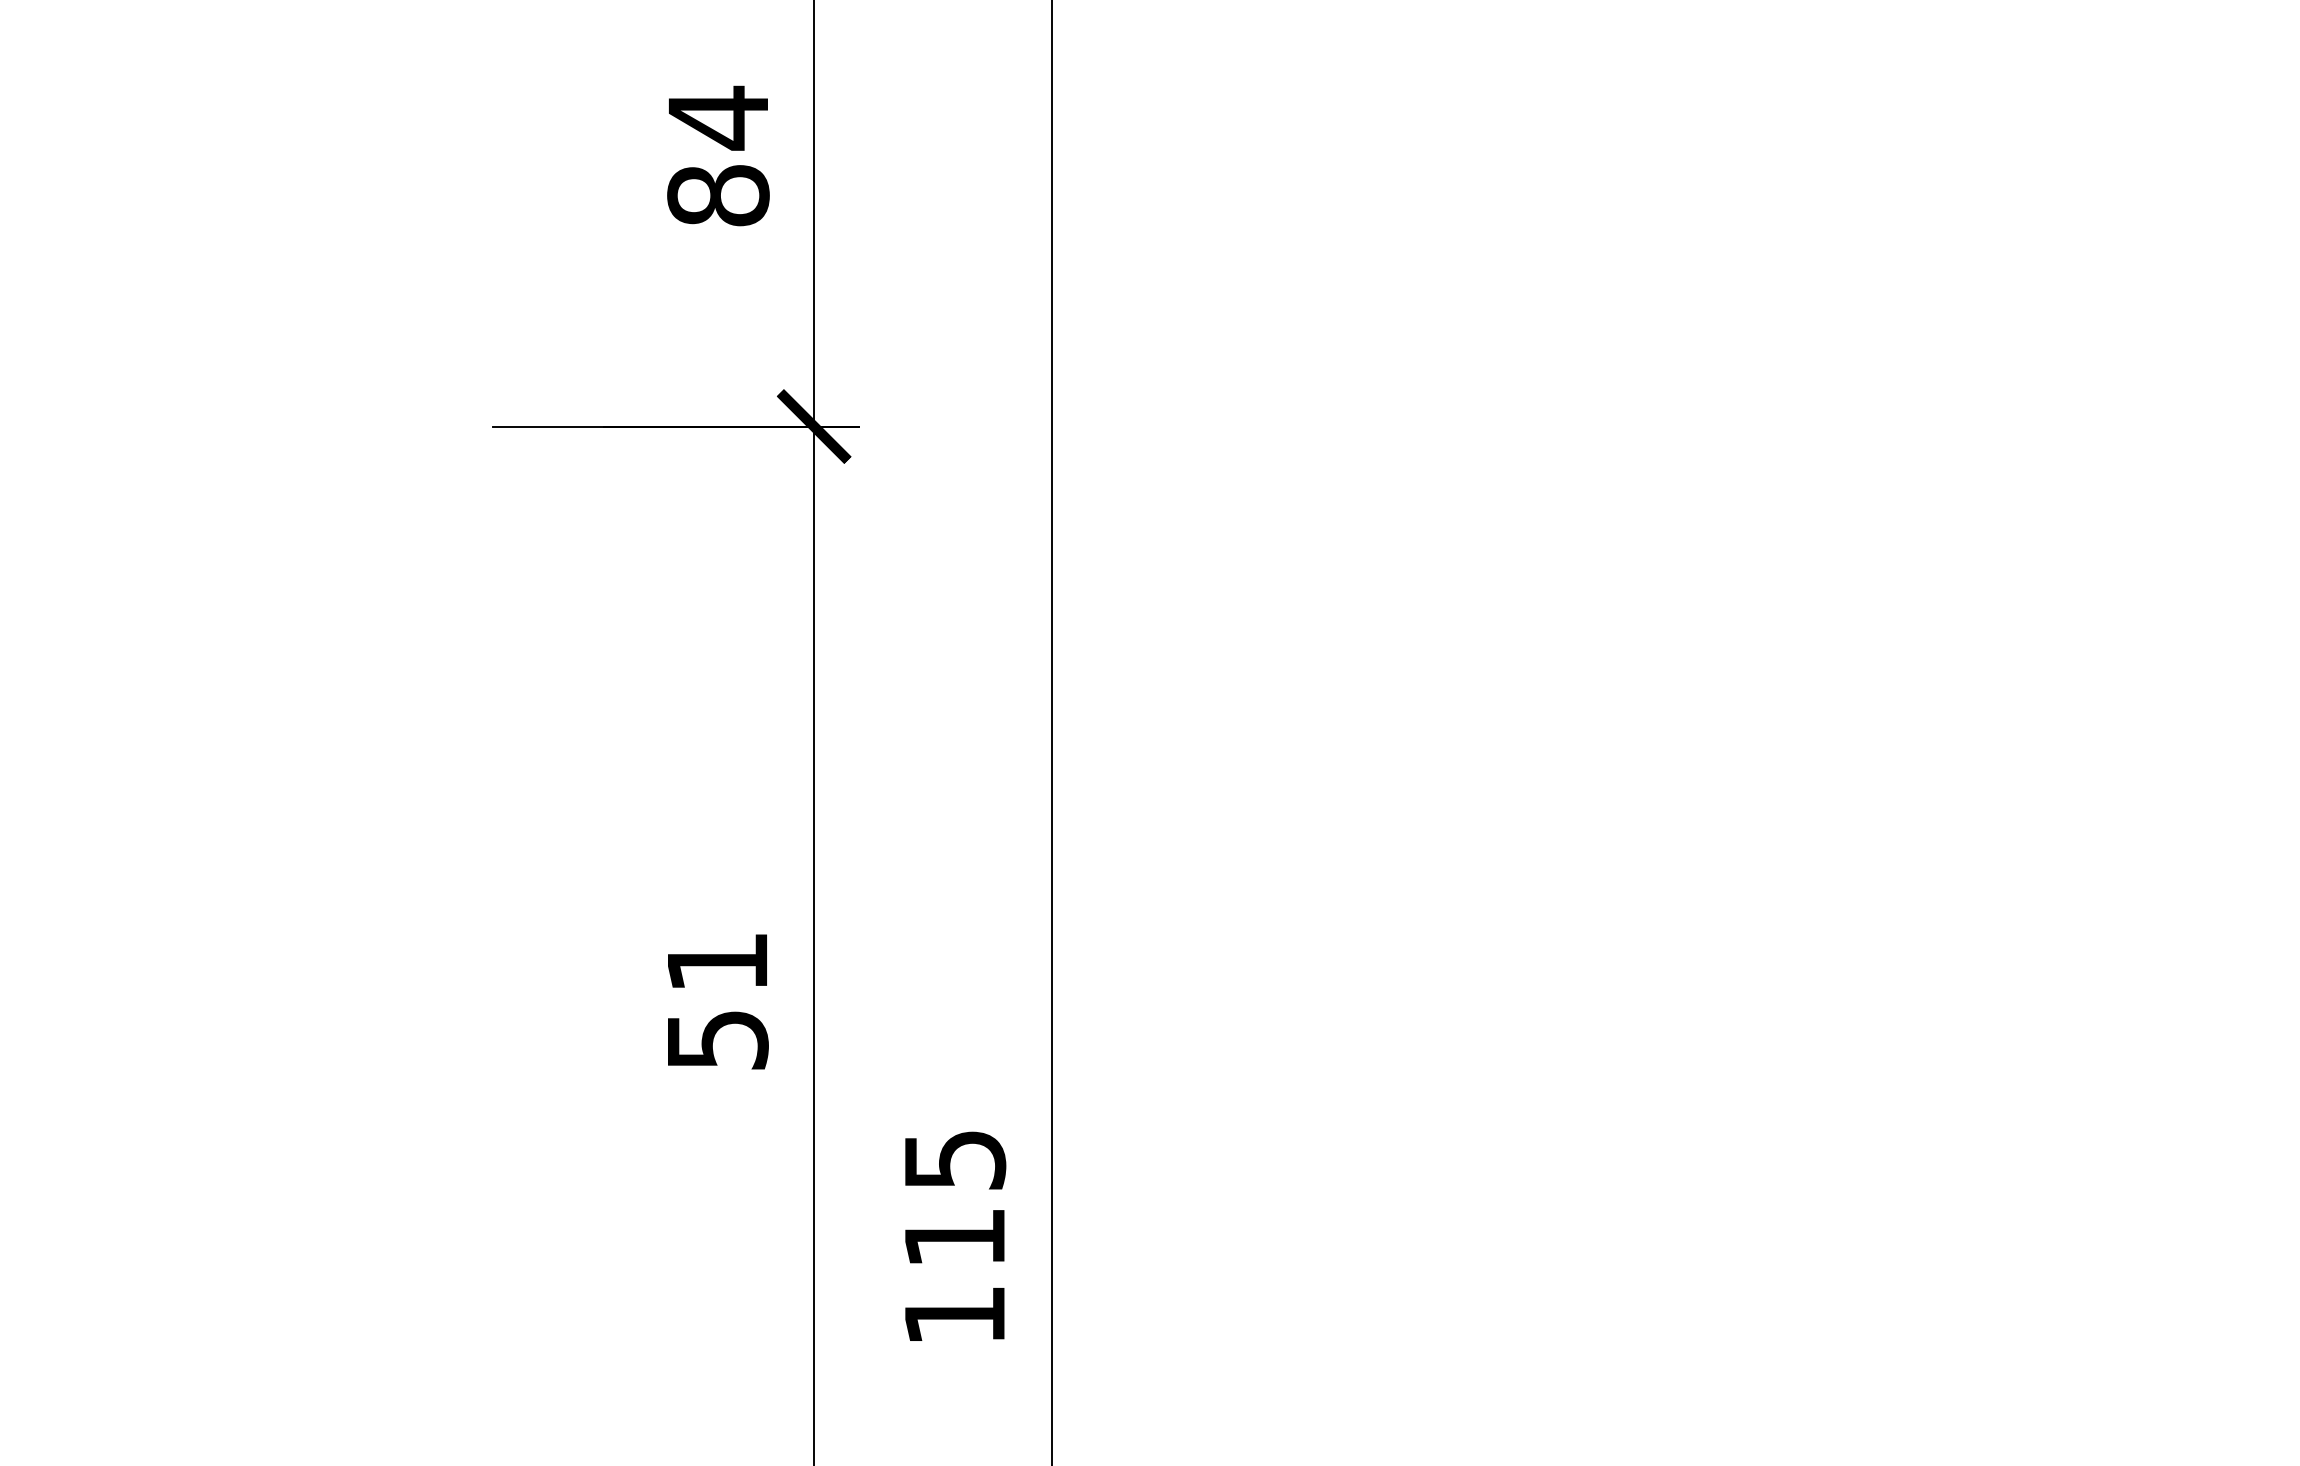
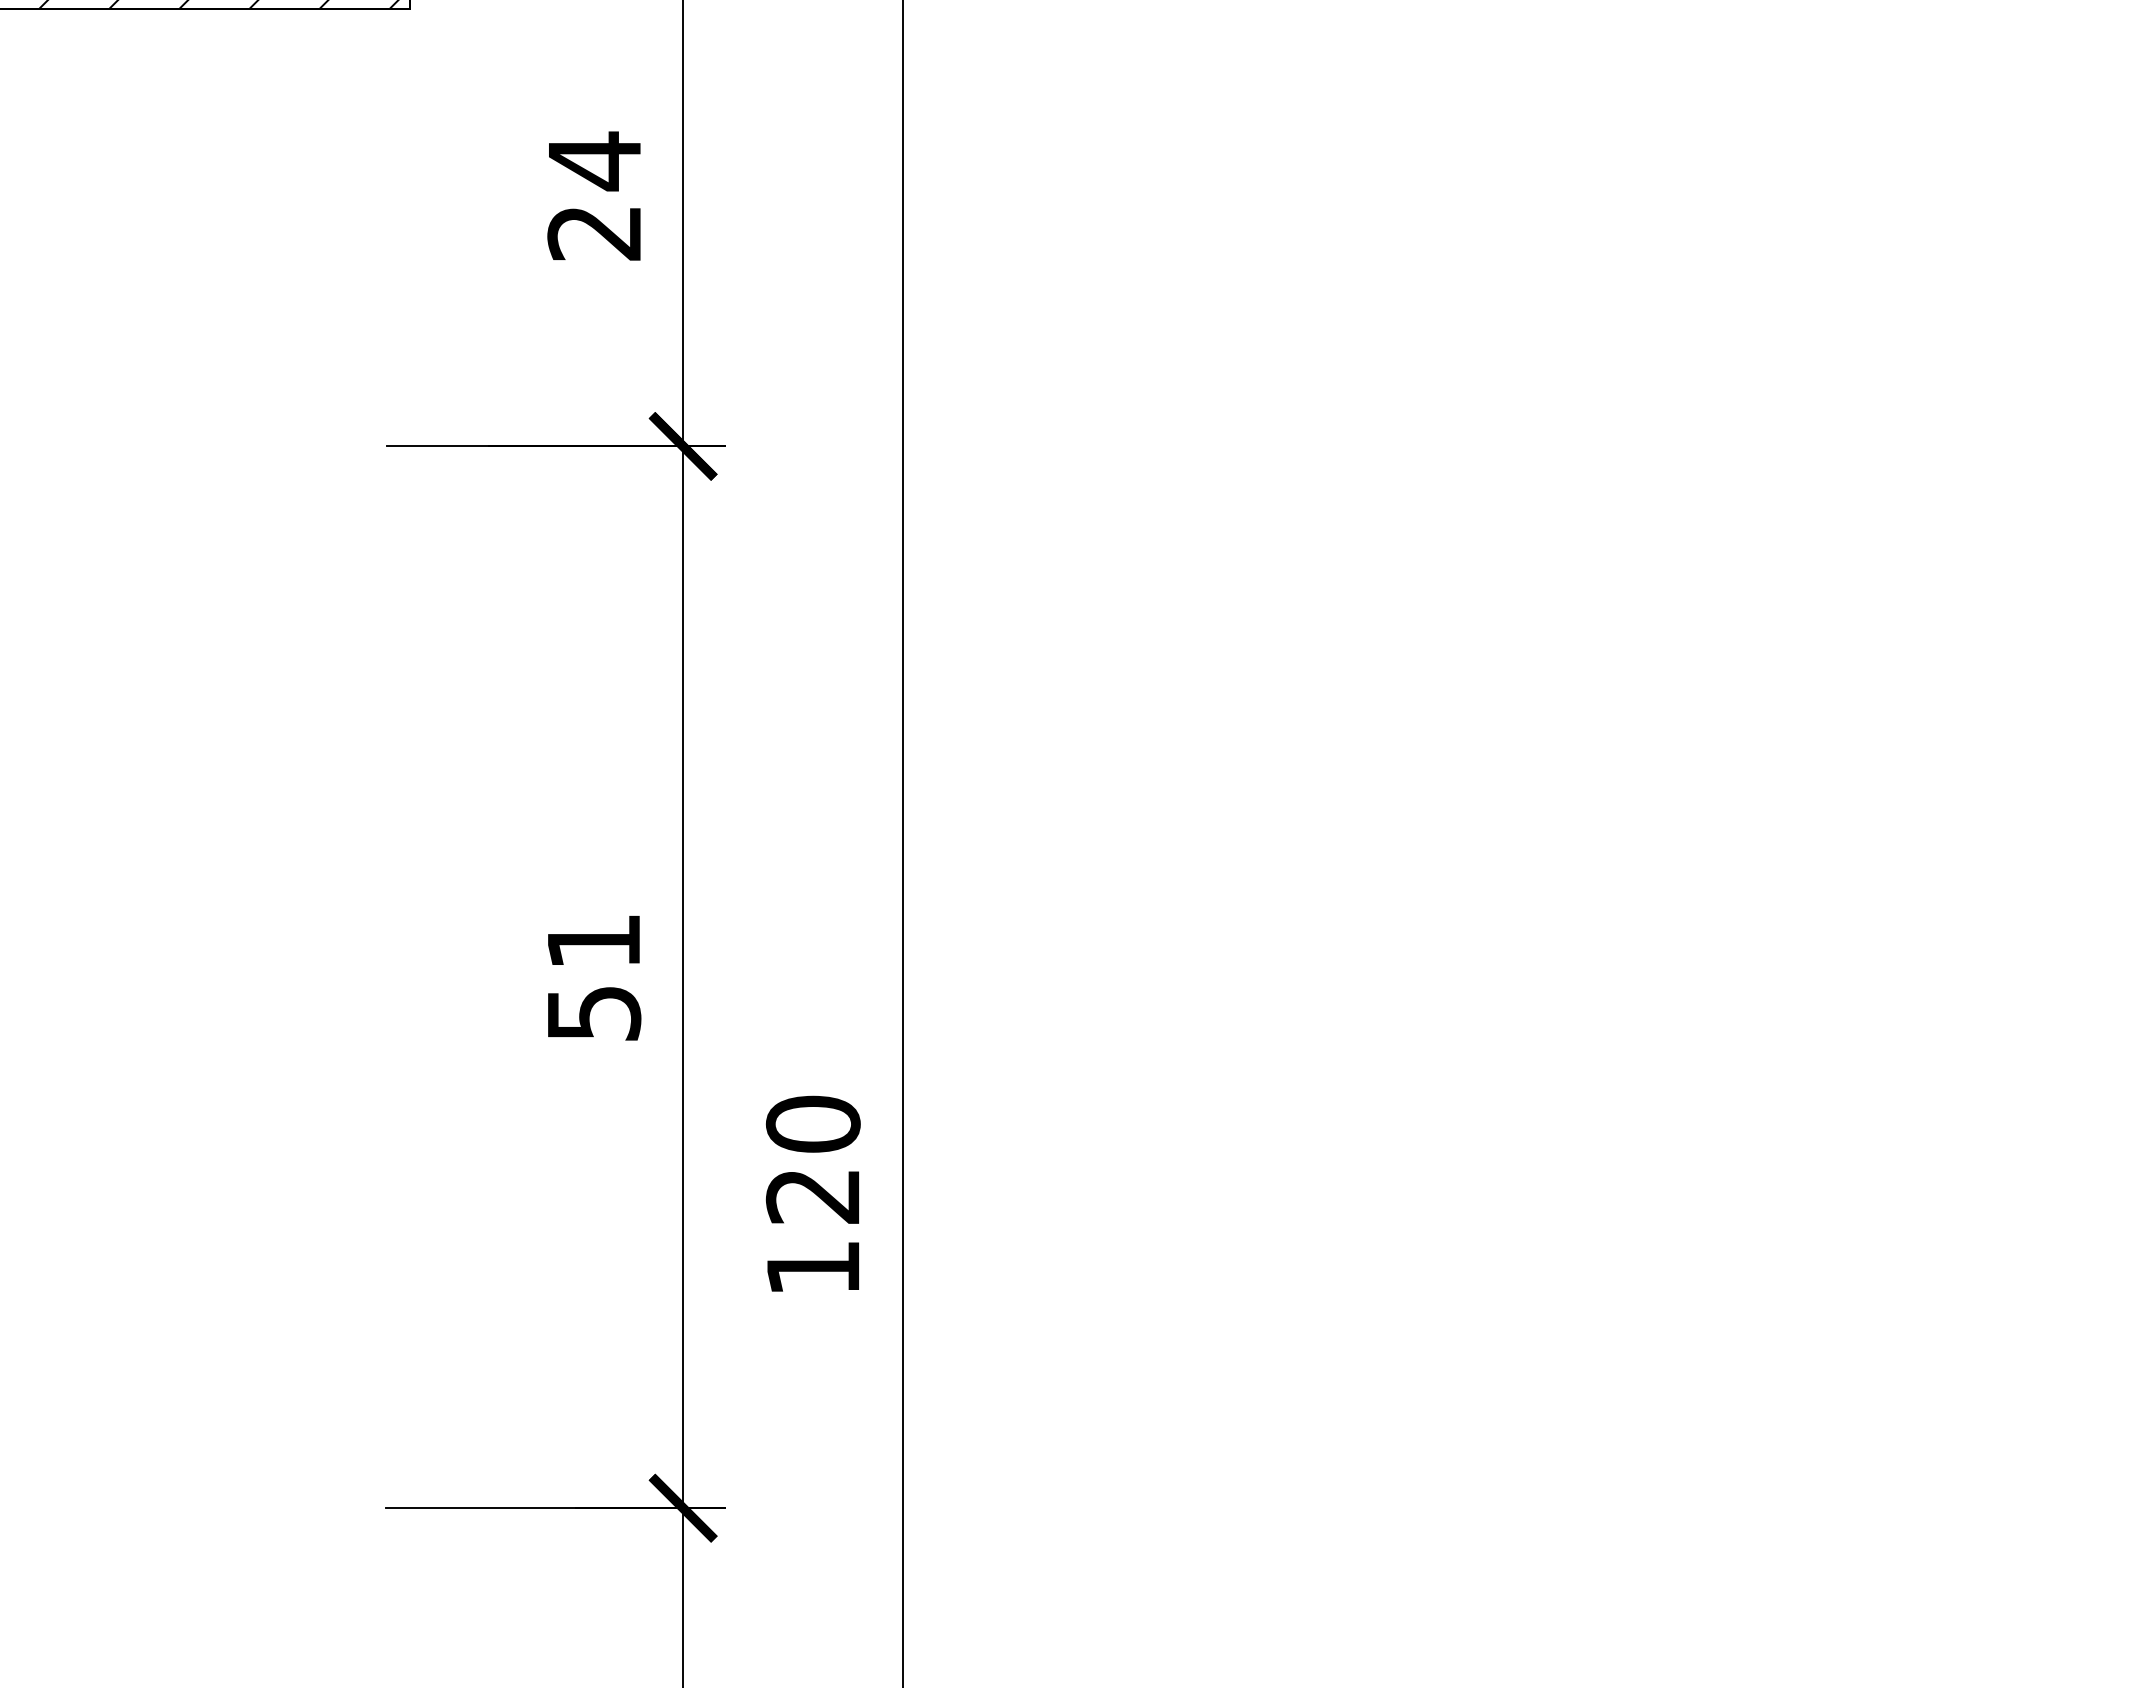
text: (718, 195) -> (594, 232), 84 -> 24
text: (954, 1198) -> (812, 1159), 115 -> 120

